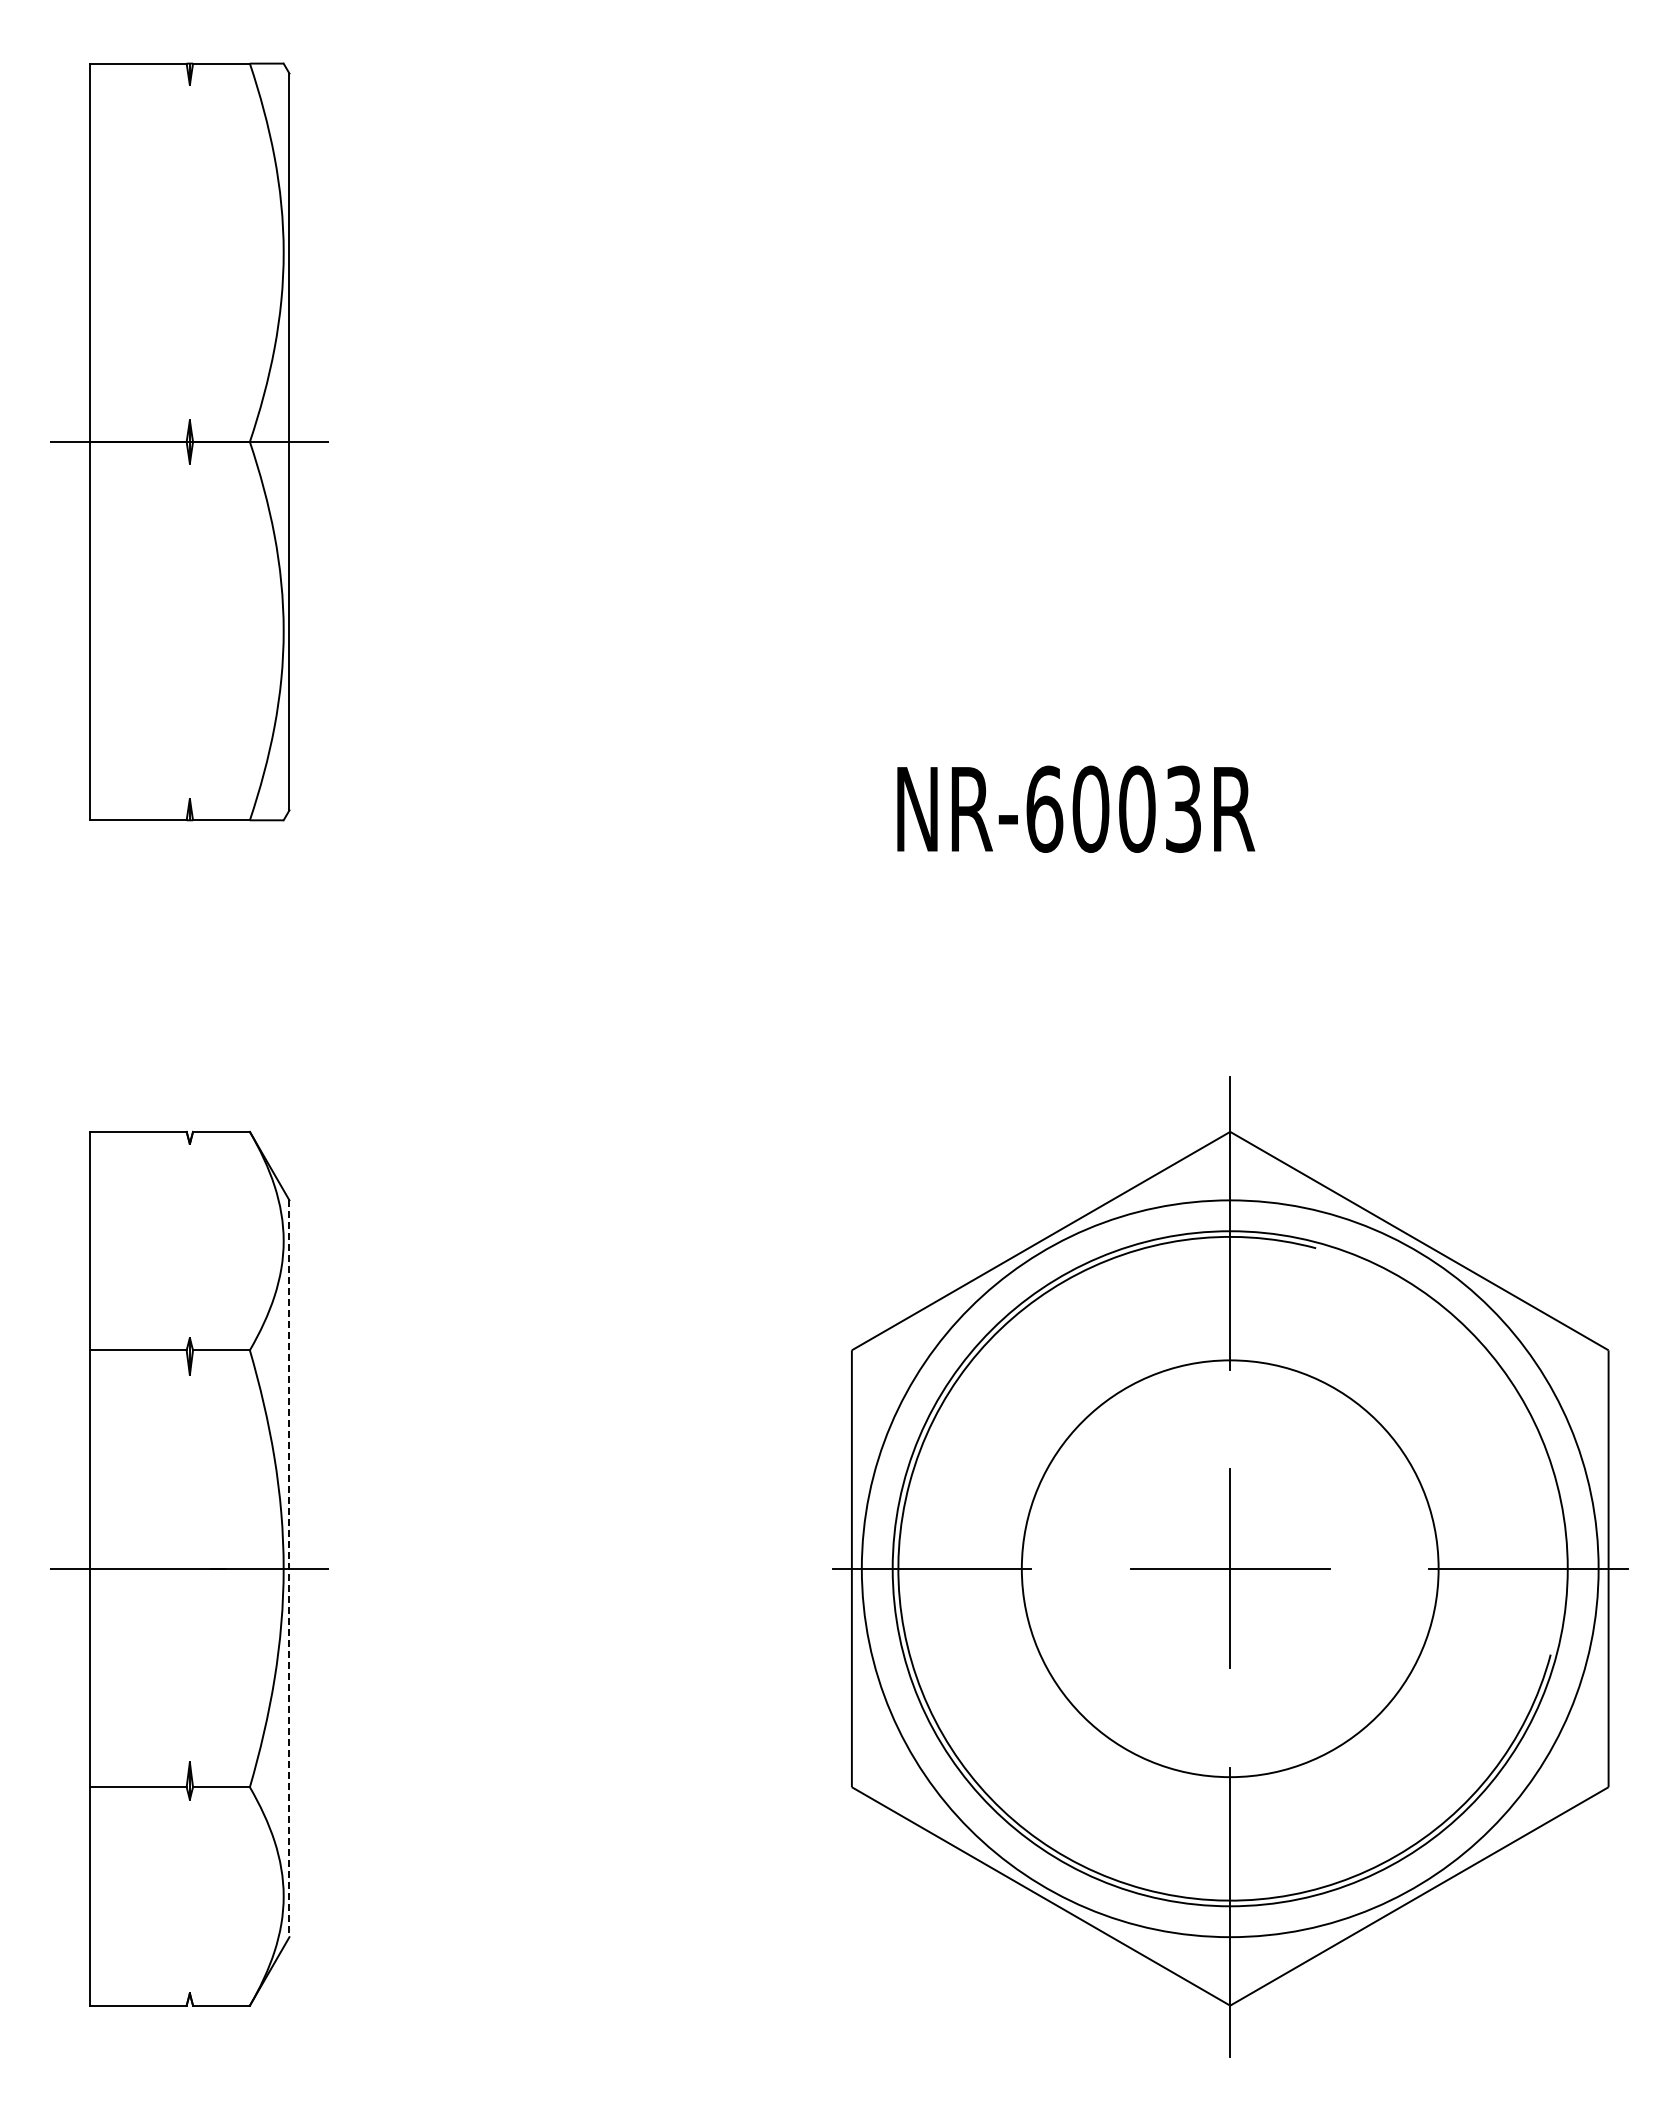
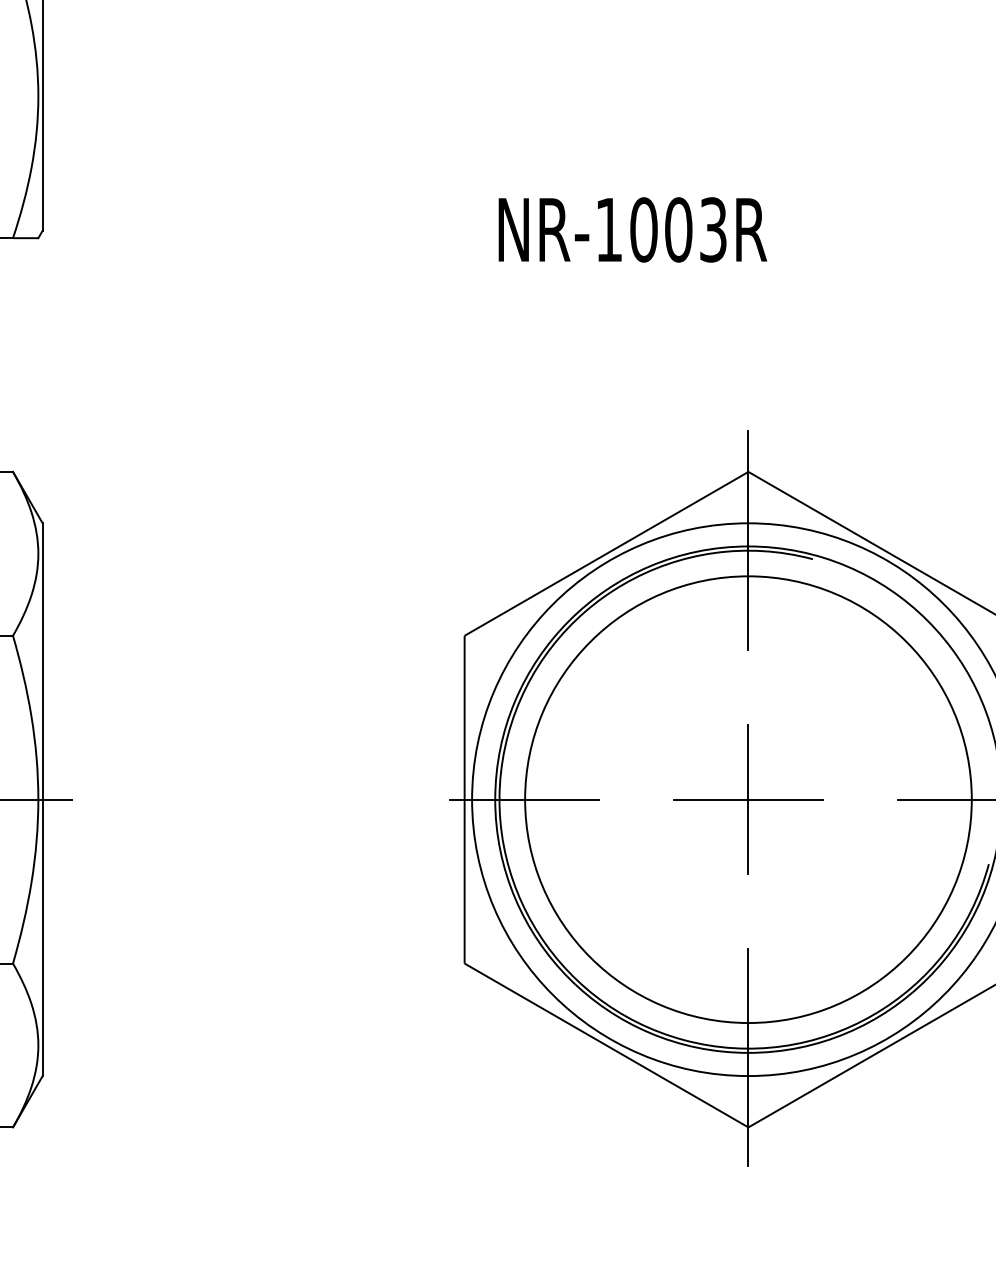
text: (1044, 808) -> (609, 229), NR-6003R -> NR-1003R
circle: (1229, 1568) -> (747, 799), size x1.43
line: (289, 1569) -> (42, 800), dashed -> solid

